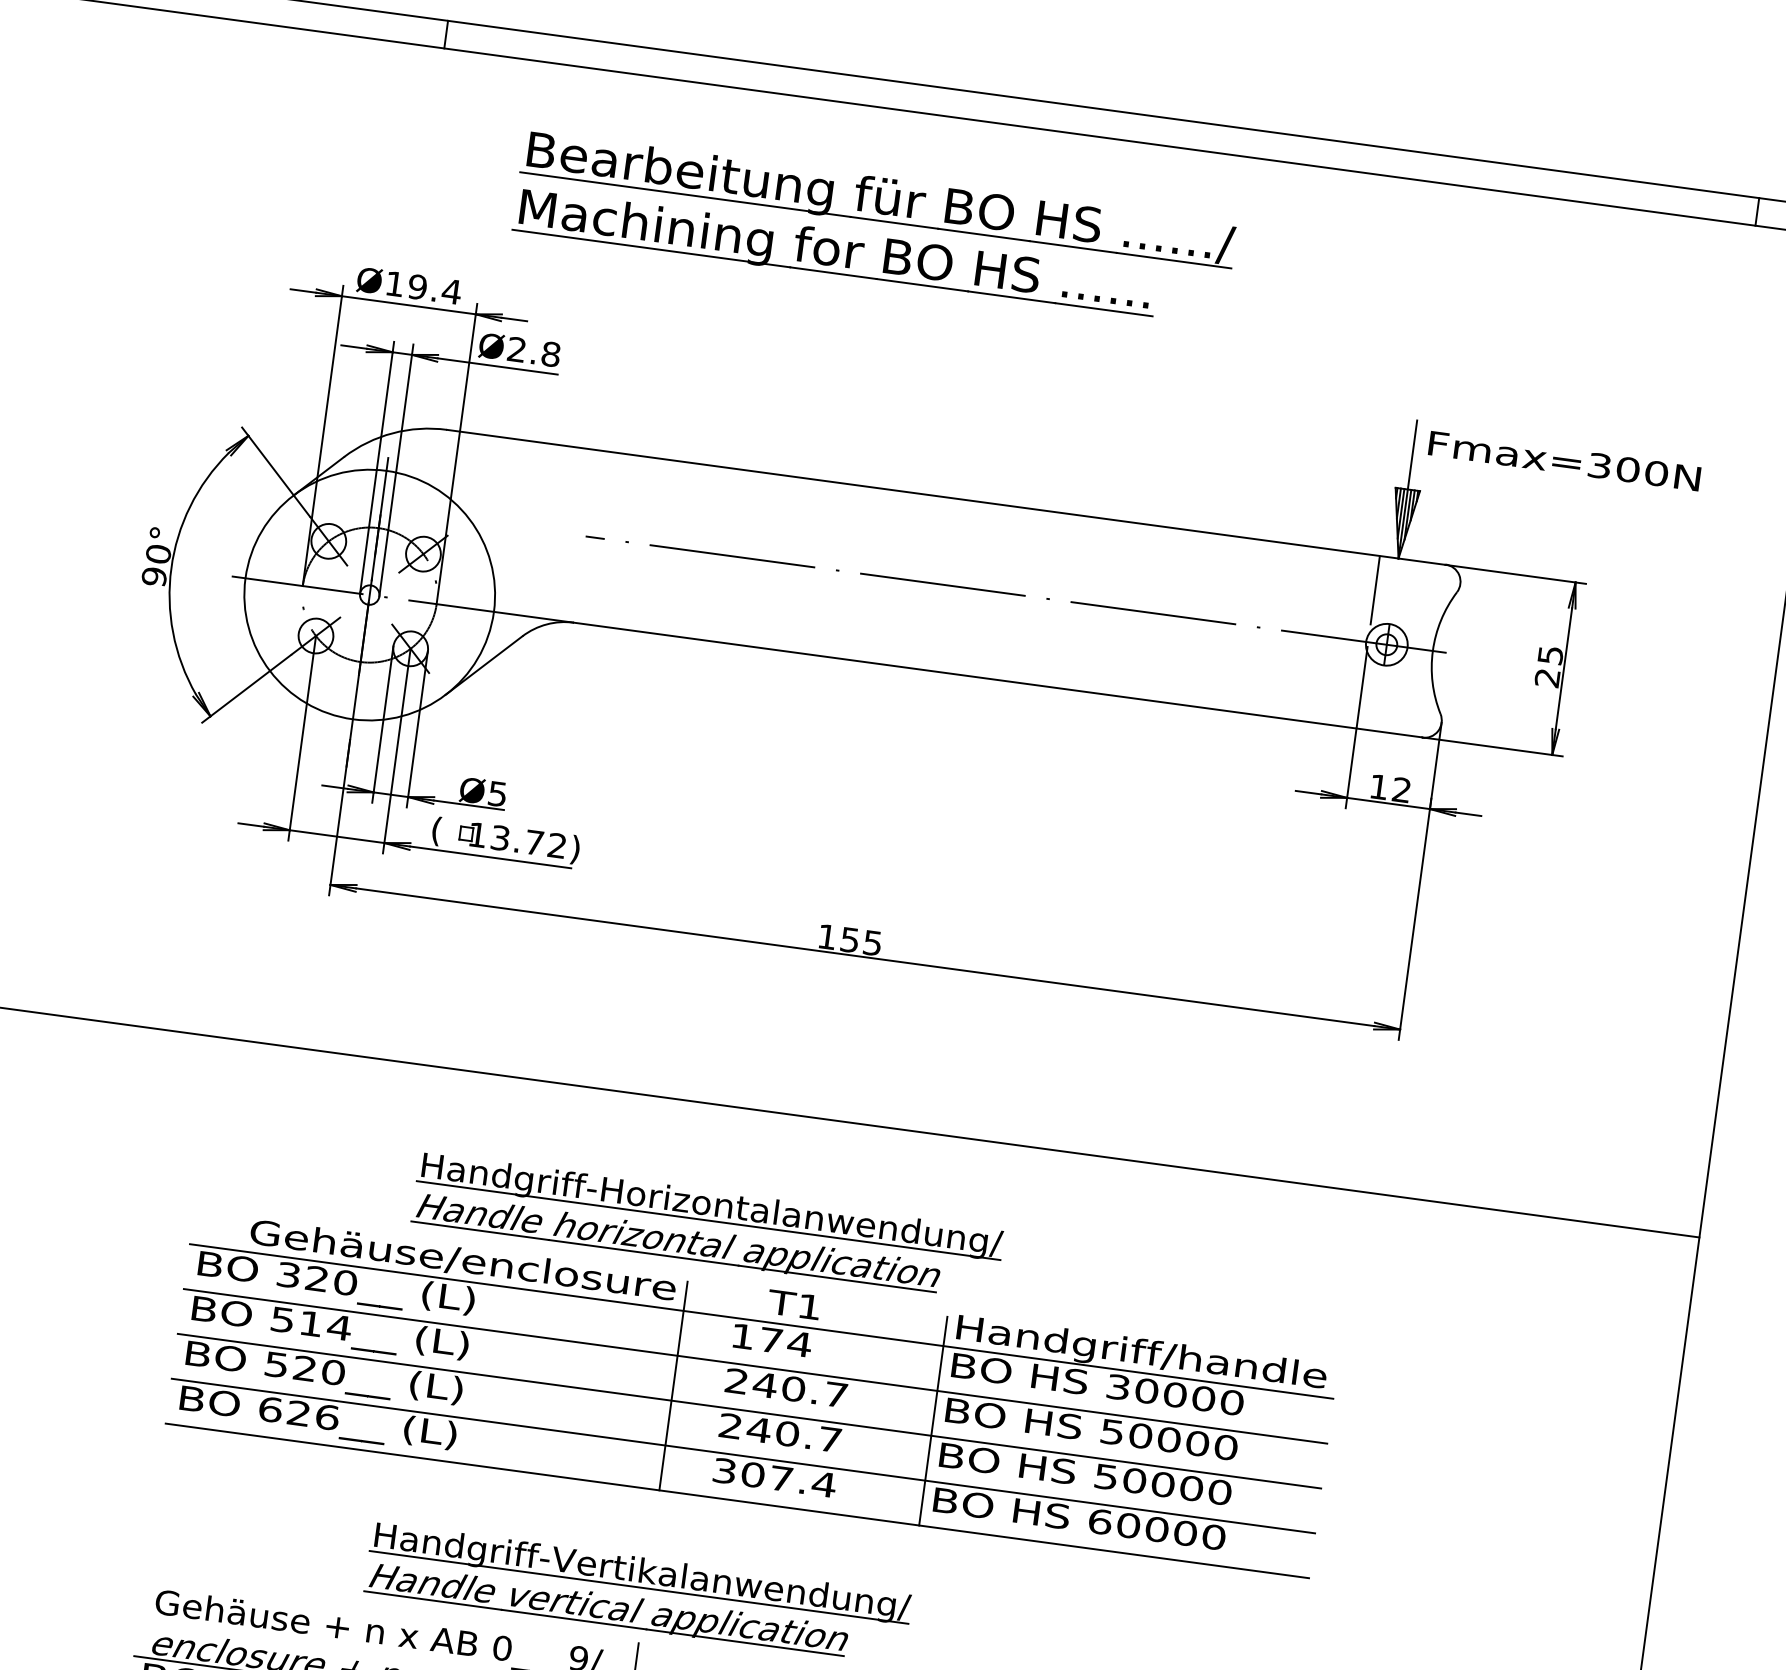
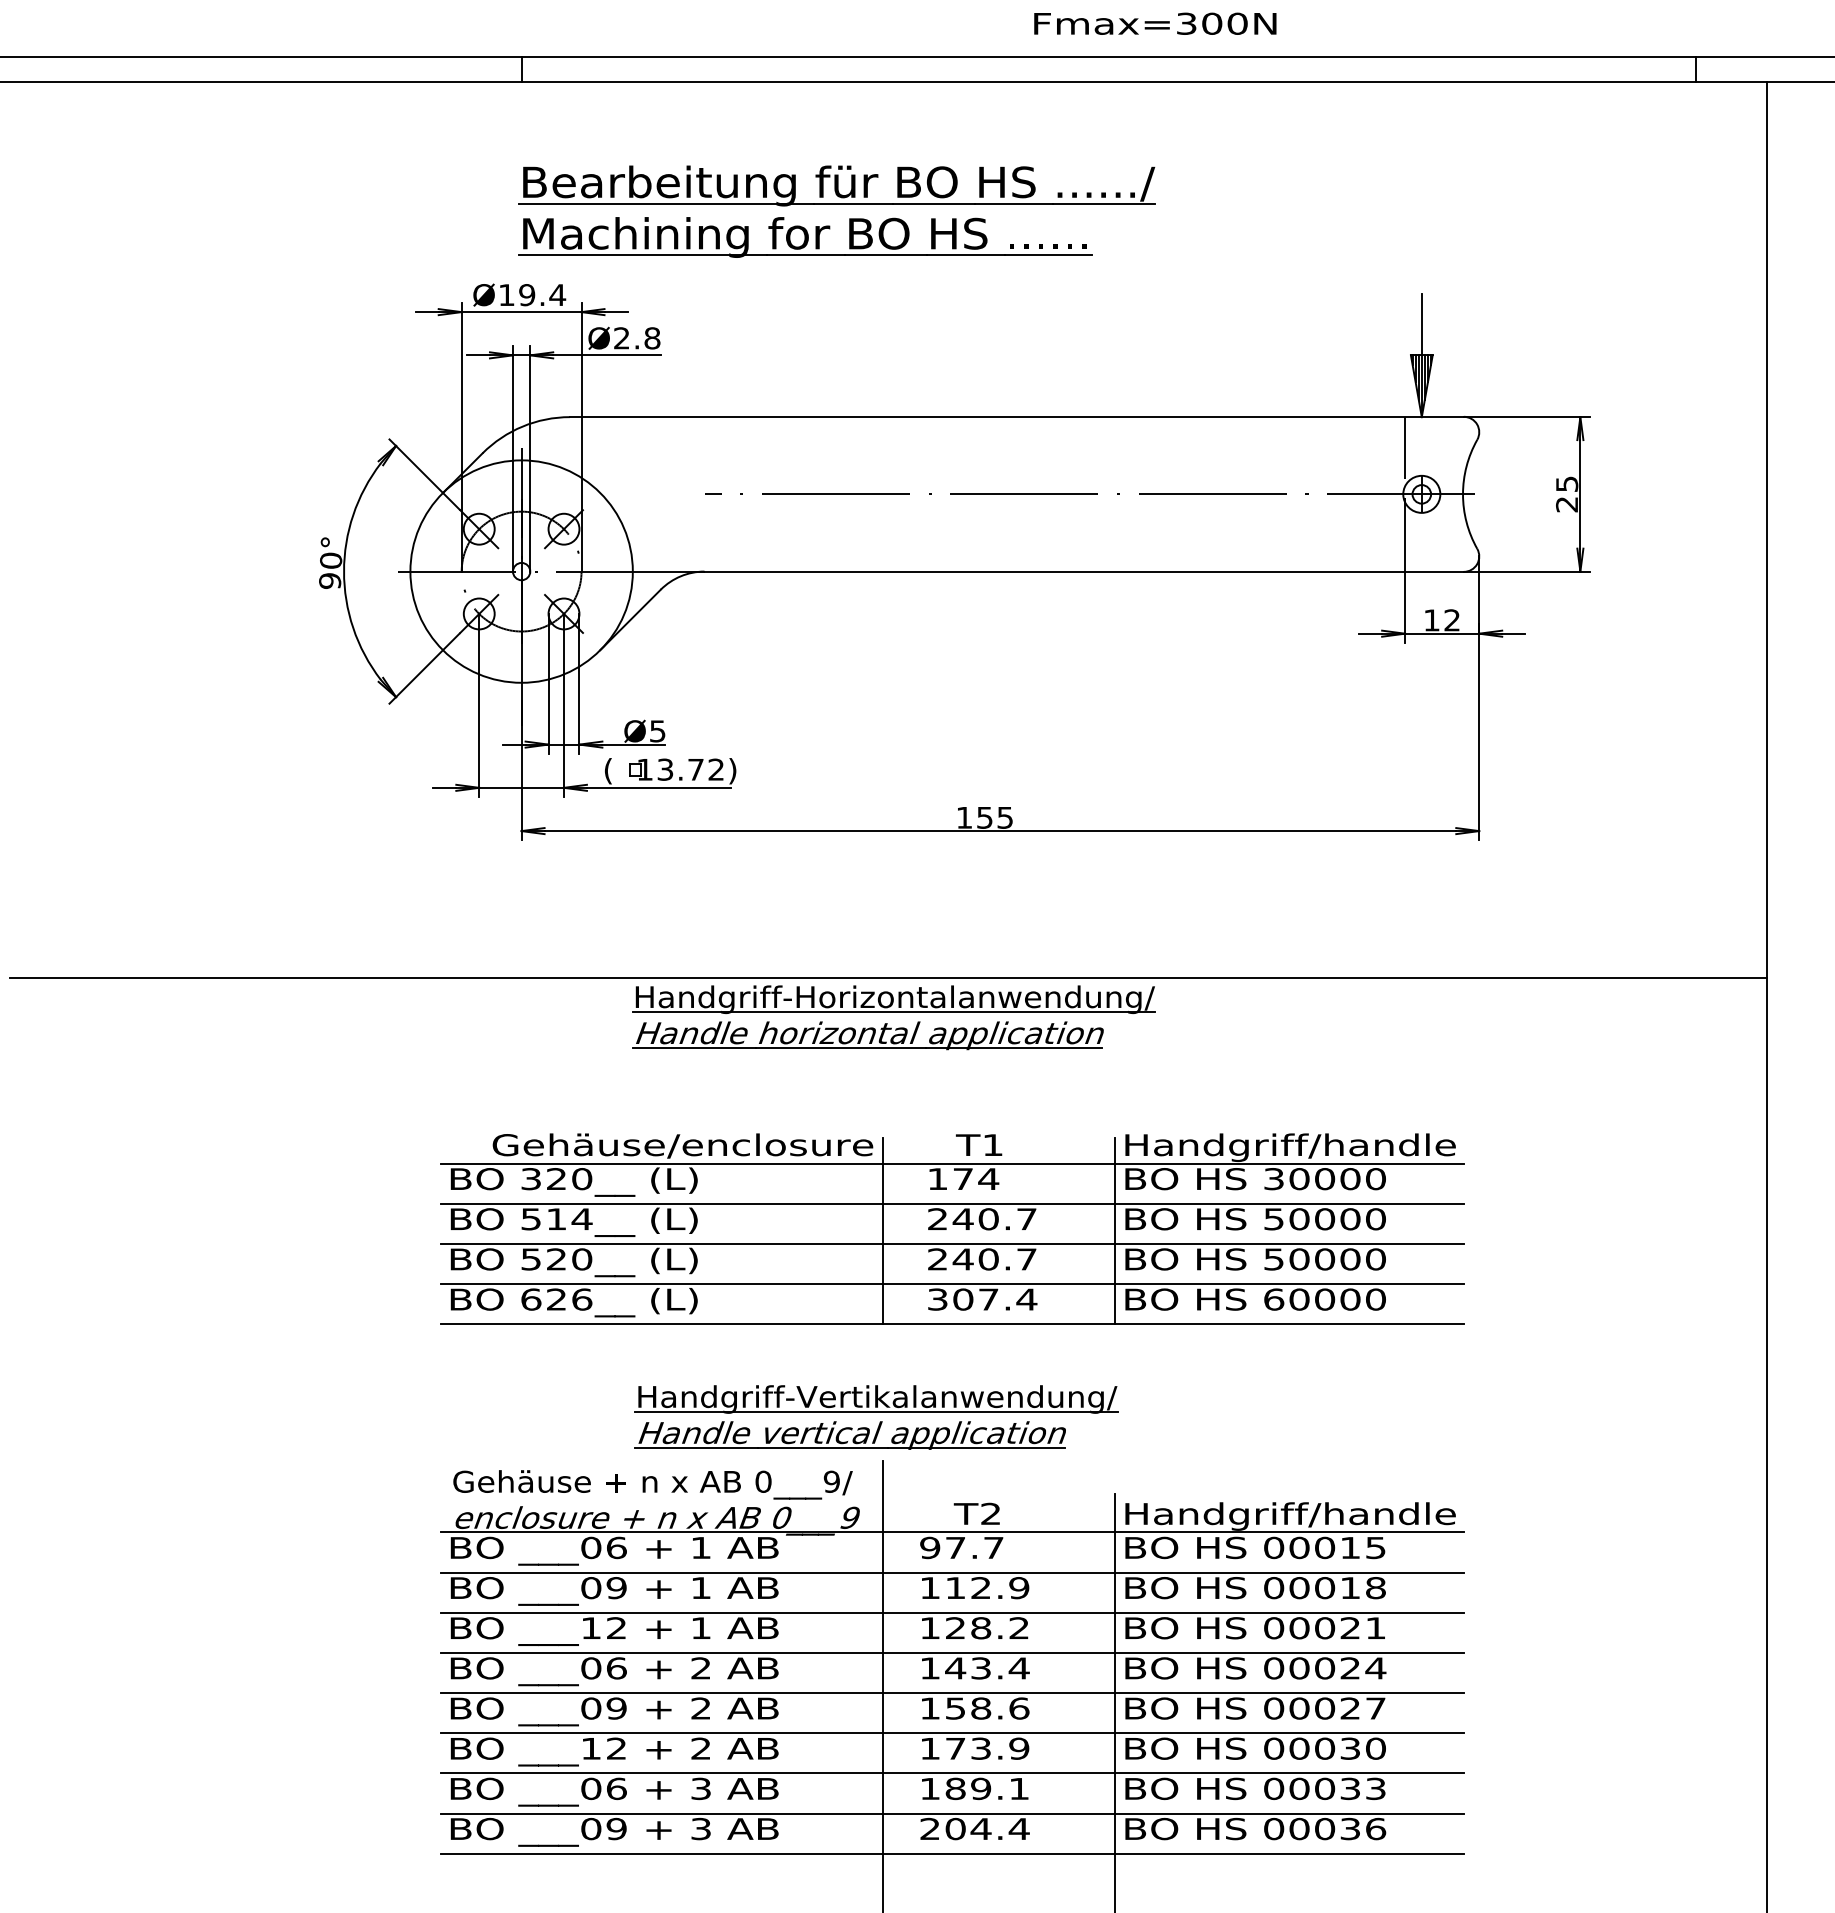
part: (875, 220) -> (836, 204), moved
text: (1564, 460) -> (1155, 23), moved
part: (707, 1226) -> (893, 1017), moved

